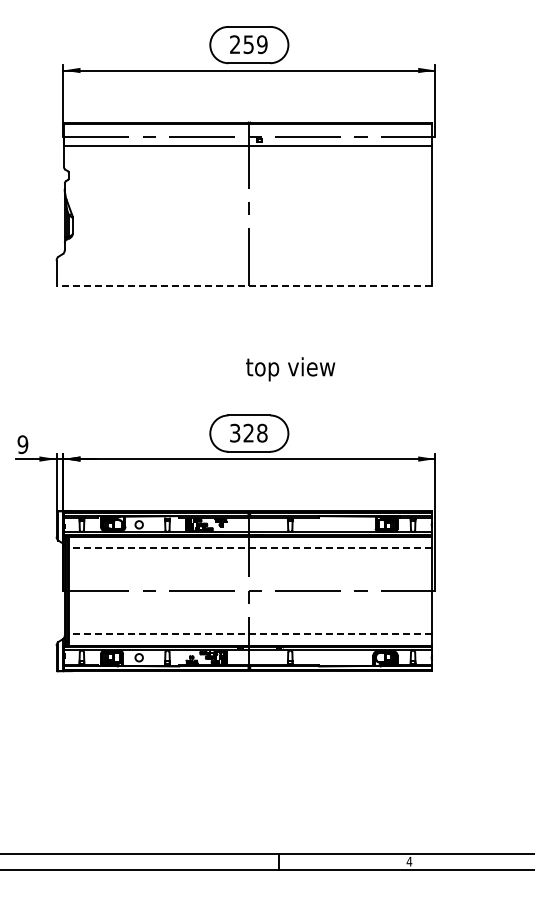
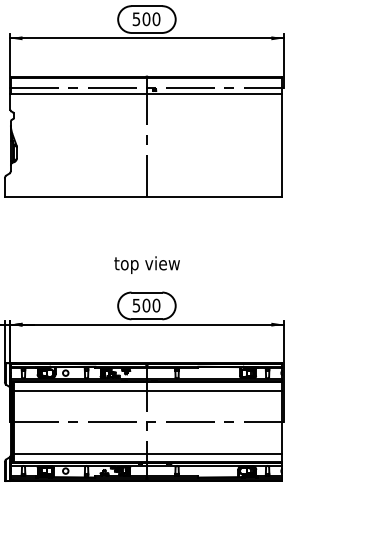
text: (248, 44) -> (146, 19), 259 -> 500
line: (244, 286) -> (143, 197), dashed -> solid
text: (290, 369) -> (147, 265), moved
text: (248, 432) -> (146, 305), 328 -> 500
line: (250, 548) -> (147, 390), dashed -> solid
line: (250, 634) -> (147, 453), dashed -> solid

